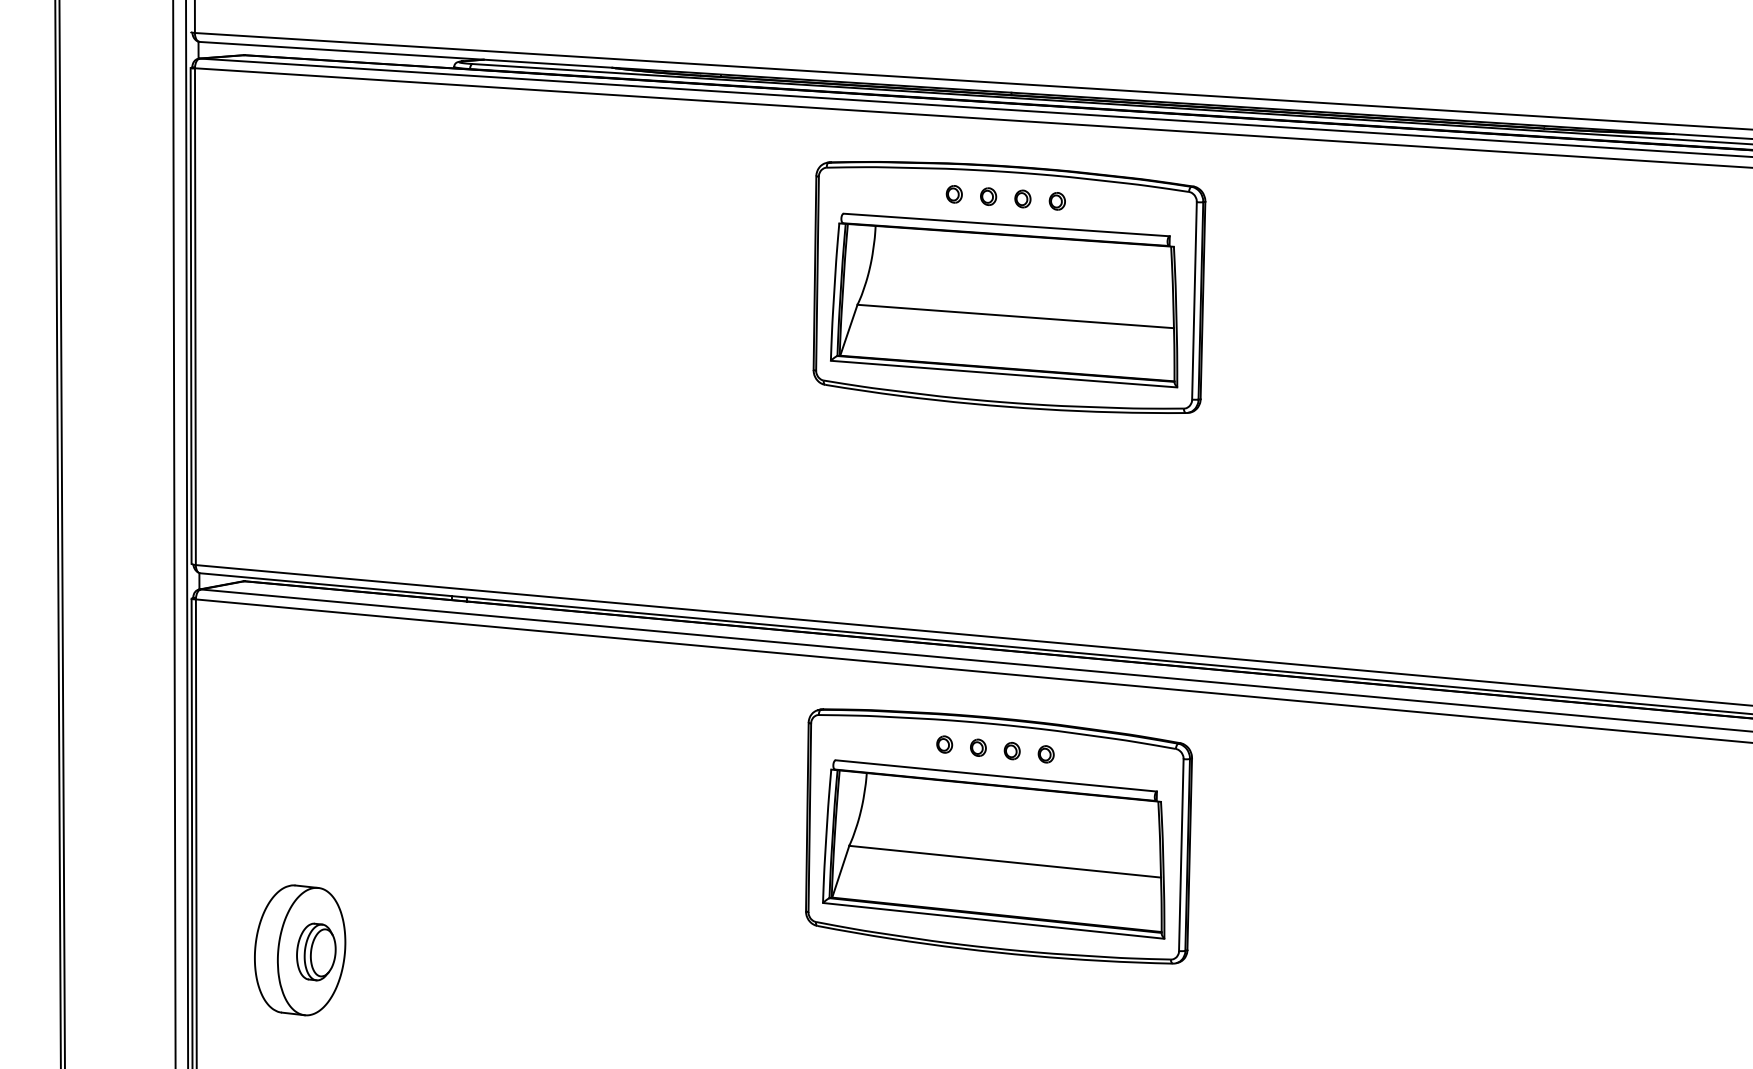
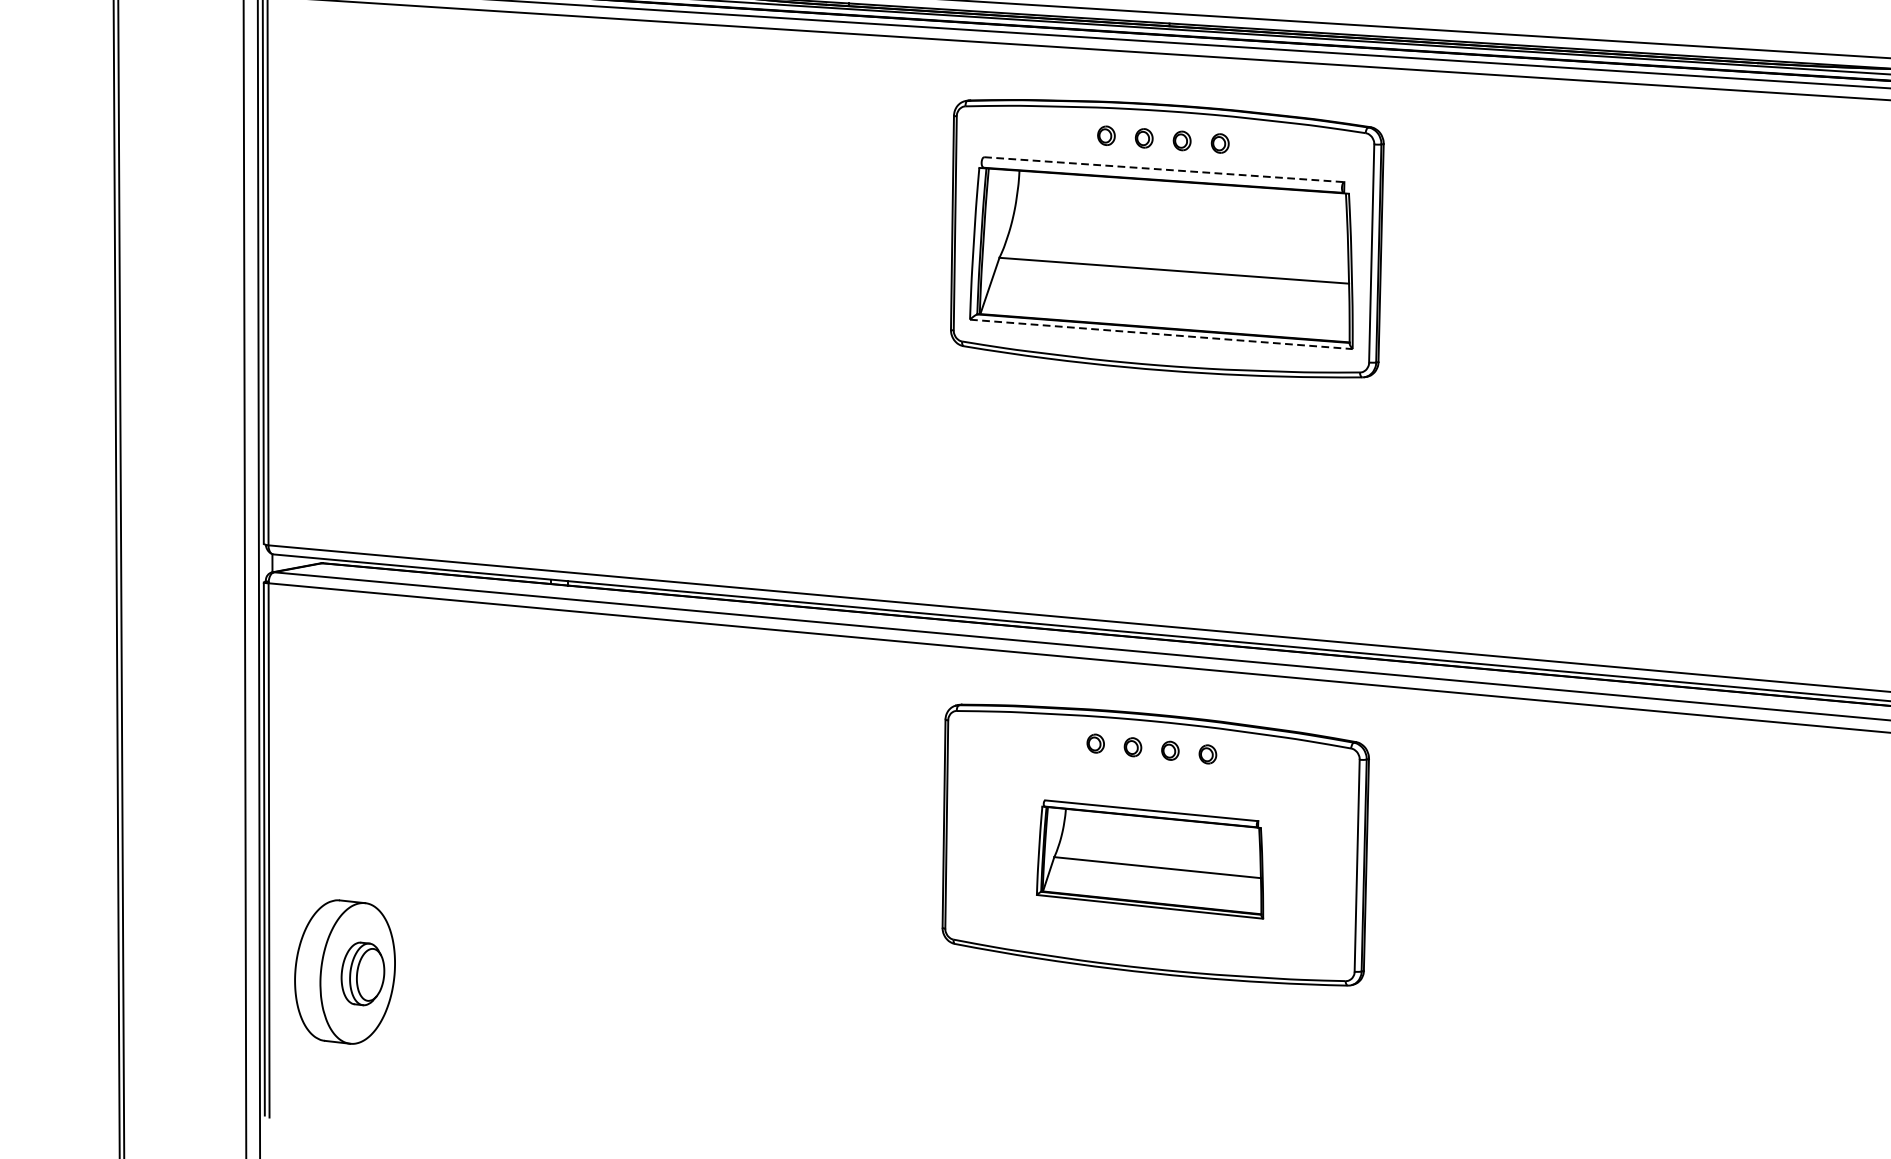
line: (1007, 225) -> (1165, 170), solid -> dashed
line: (1004, 374) -> (1161, 334), solid -> dashed
part: (993, 849) -> (1149, 859), size x0.6
part: (300, 950) -> (345, 972), moved

